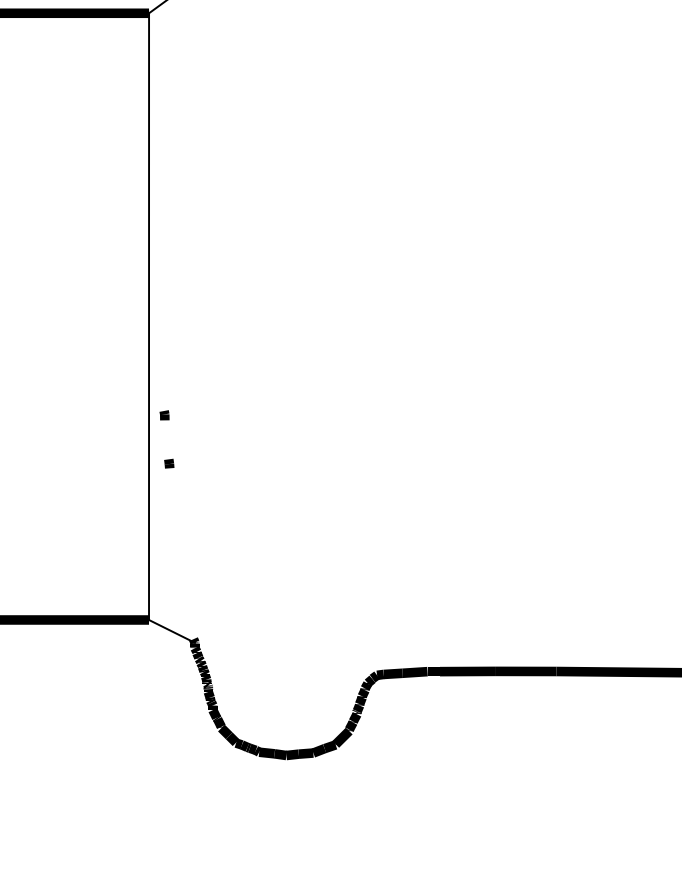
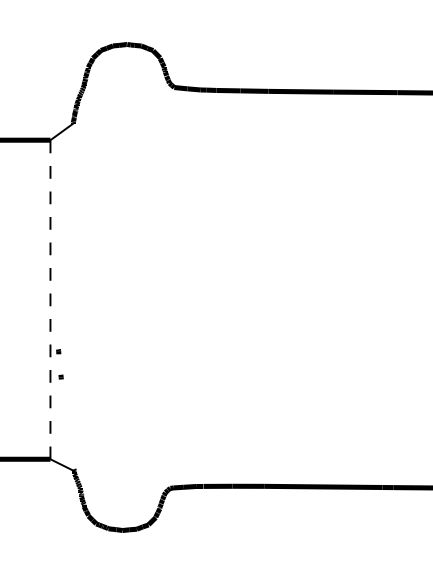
line: (149, 316) -> (50, 299), solid -> dashed

